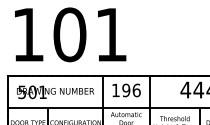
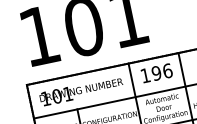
text: (21, 92) -> (45, 99), 501 -> 101

